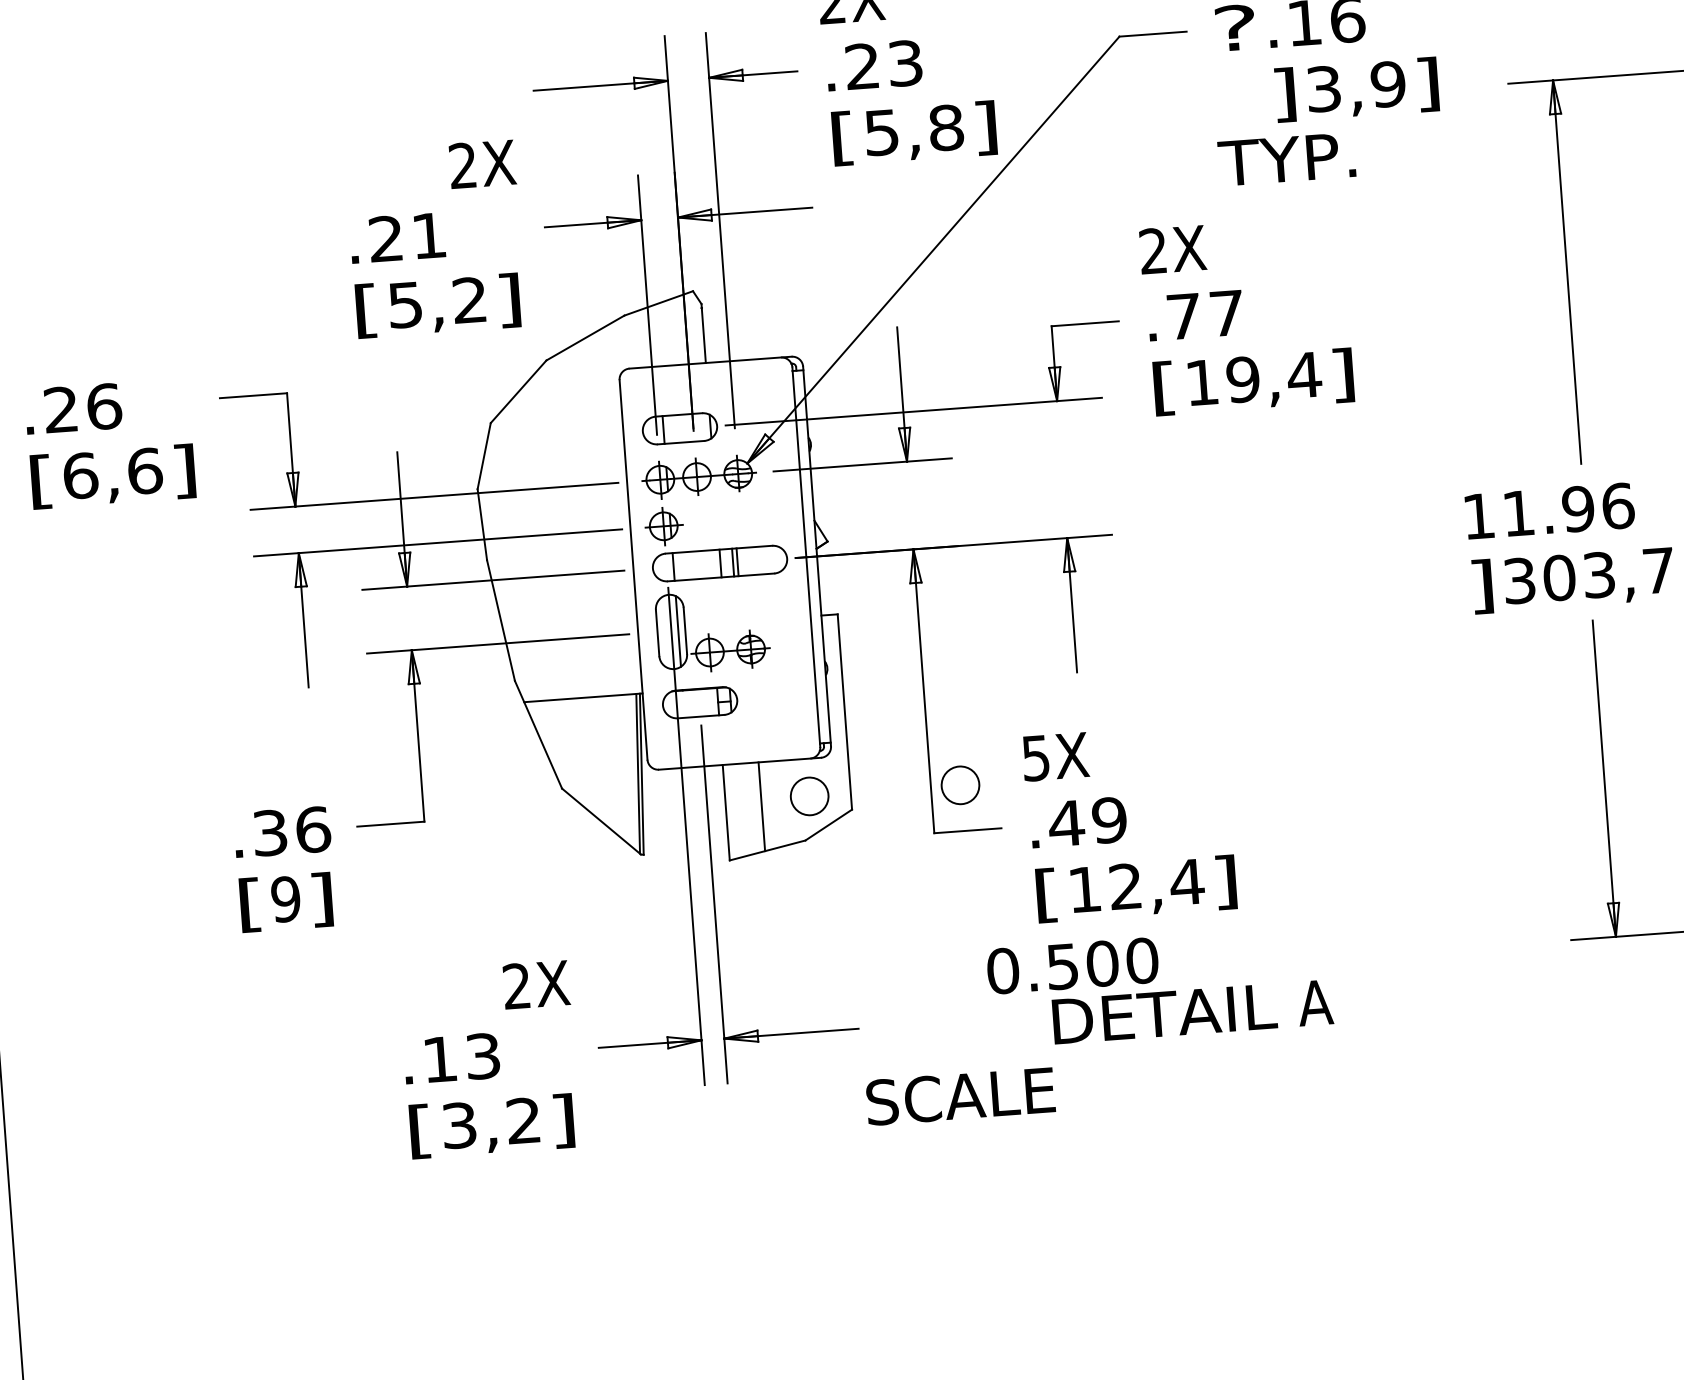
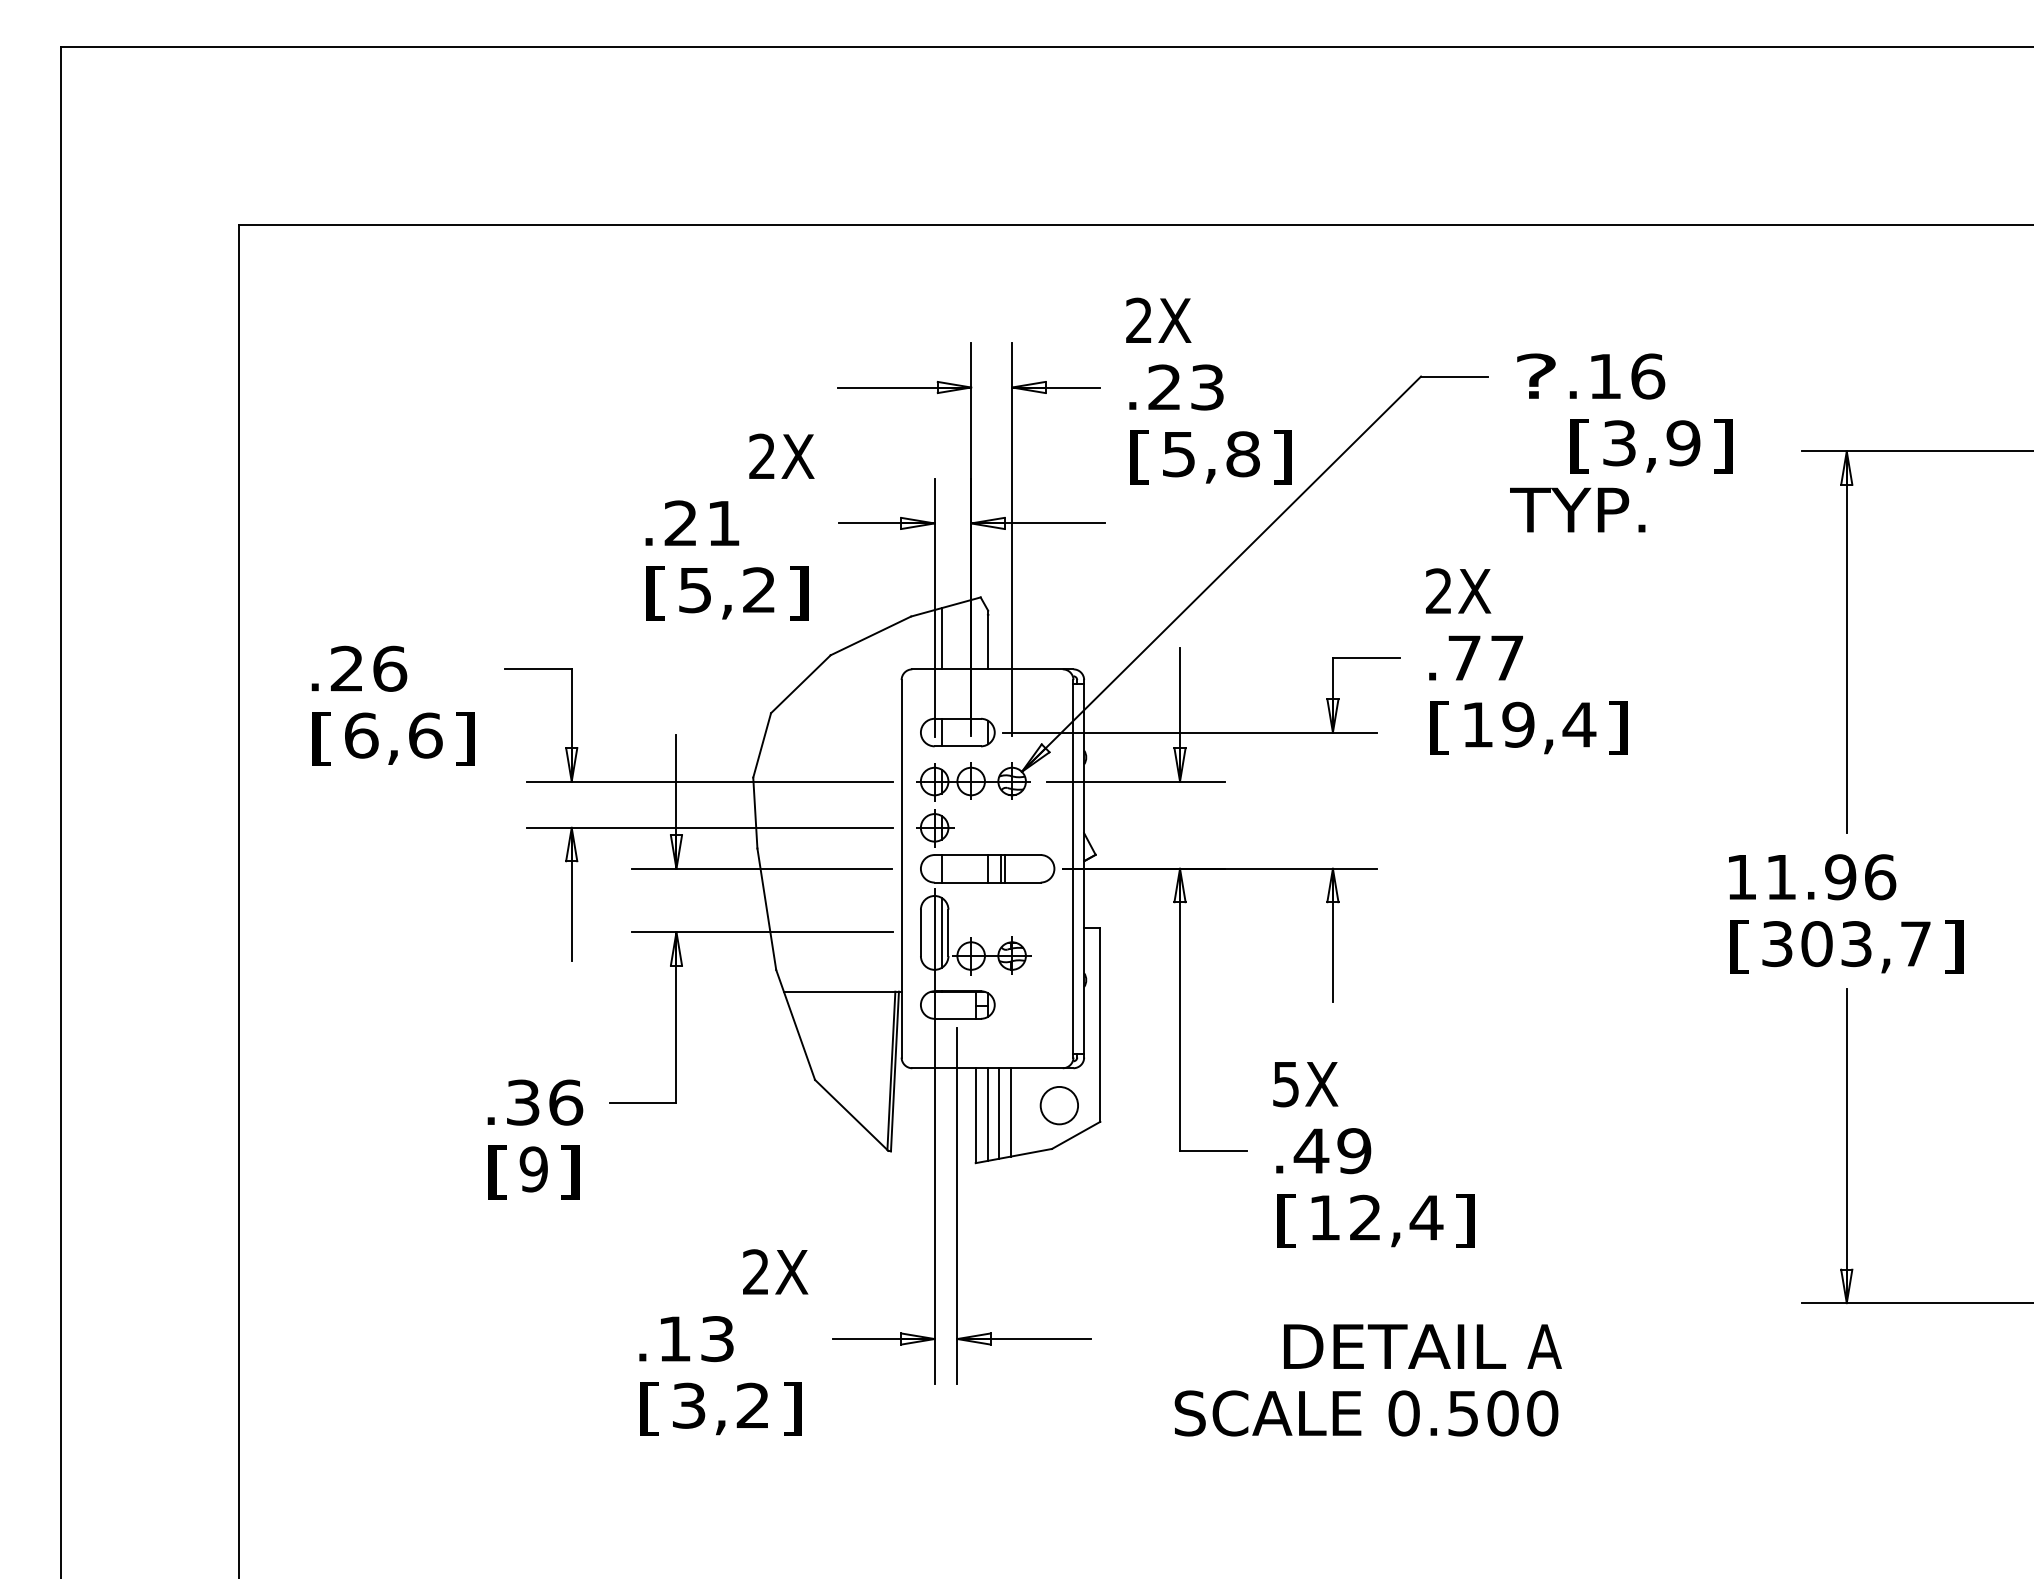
text: (1283, 95) -> (1579, 446), ] -> [
line: (656, 335) -> (941, 638), added
text: (1481, 586) -> (1739, 946), ] -> [
circle: (959, 785) -> (1208, 1105), removed
line: (749, 808) -> (998, 1113), added
line: (739, 810) -> (988, 1114), added
text: (1072, 965) -> (1473, 1413), moved
text: (960, 1096) -> (1267, 1413), moved

